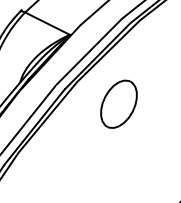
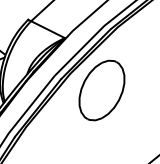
part: (118, 104) -> (101, 90), size x1.67

